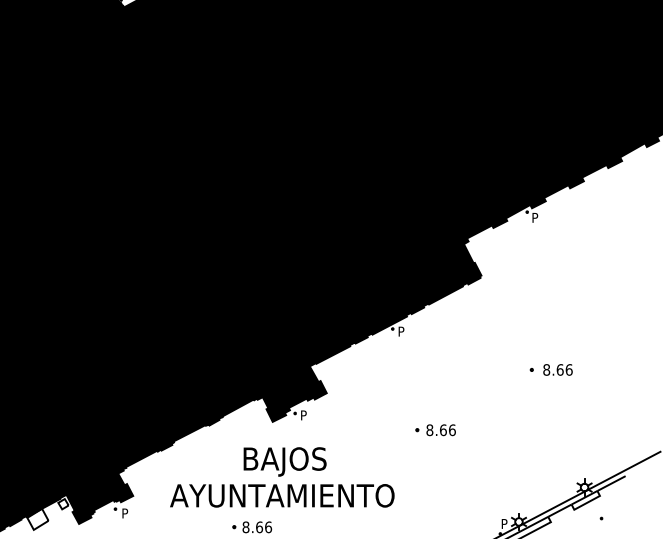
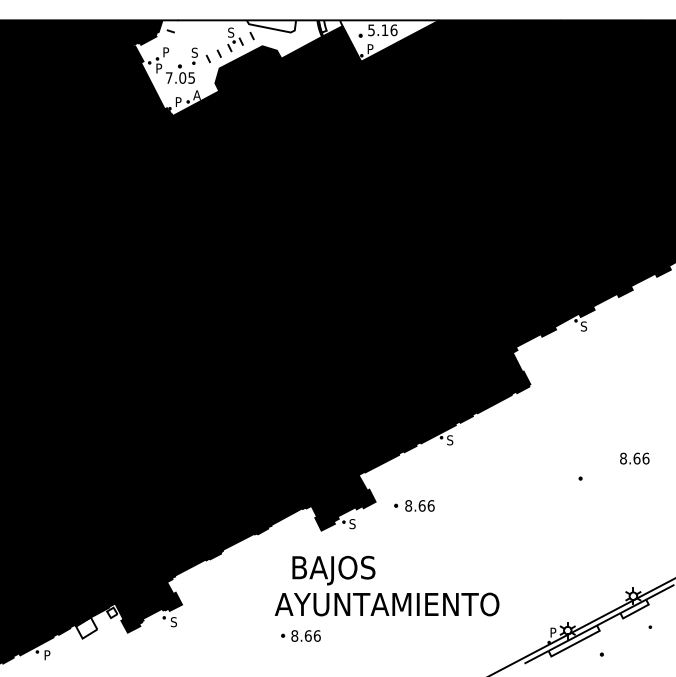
text: (534, 217) -> (583, 326), P -> S
text: (401, 331) -> (450, 440), P -> S
text: (557, 369) -> (634, 458), moved
text: (303, 415) -> (352, 524), P -> S
part: (435, 429) -> (414, 505), moved
text: (281, 495) -> (386, 604), moved
text: (124, 513) -> (173, 622), P -> S

